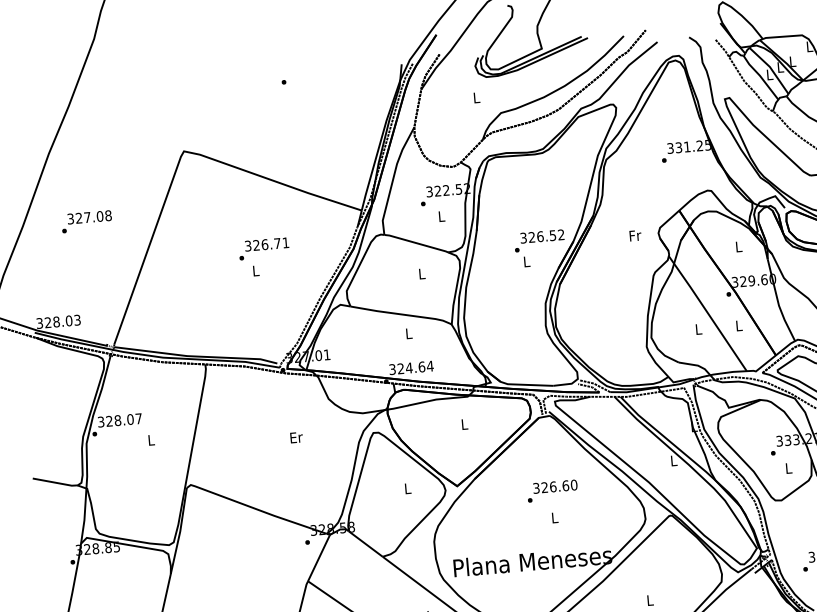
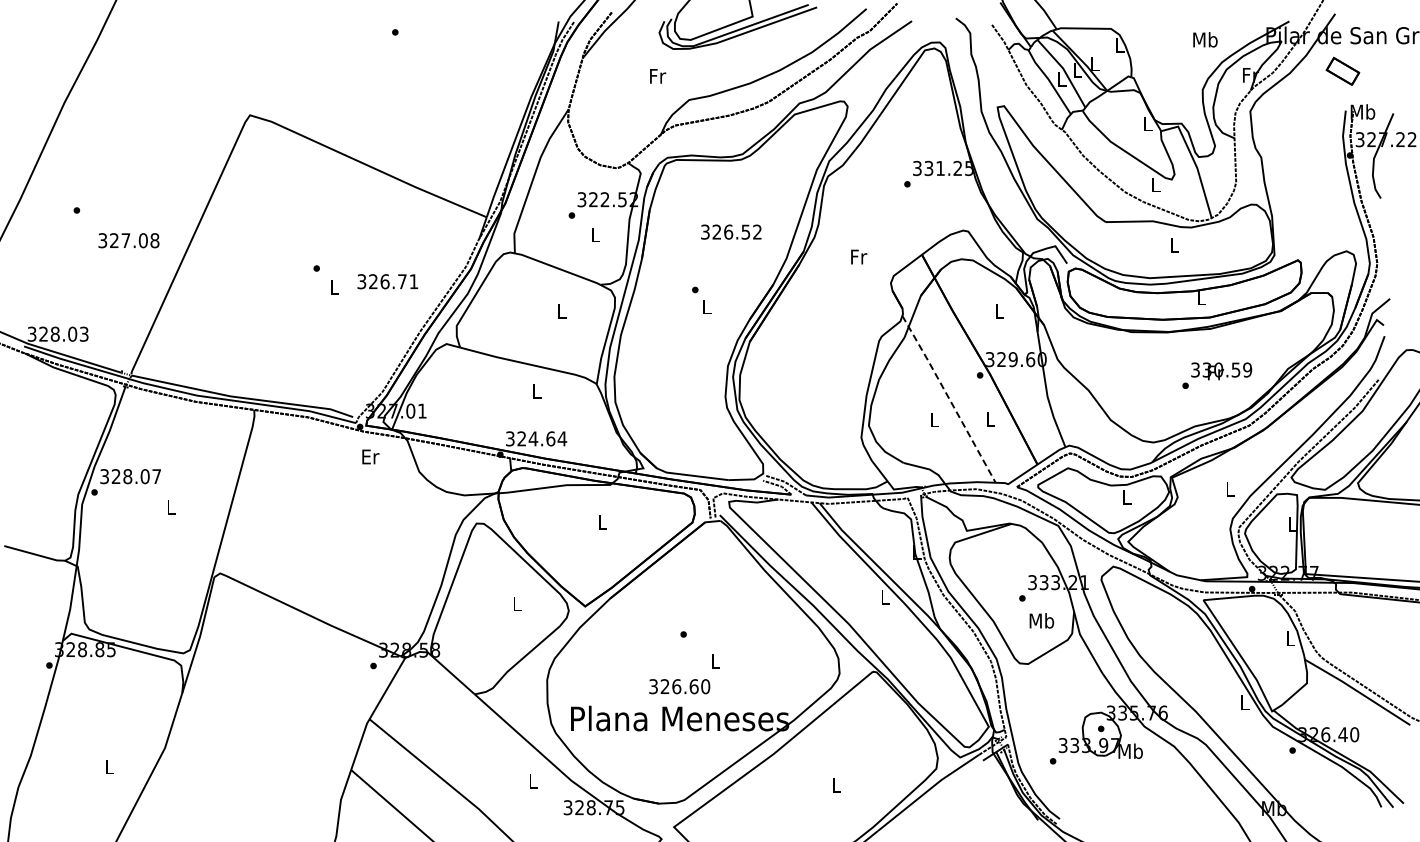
text: (477, 97) -> (658, 76), L -> Fr
text: (89, 217) -> (128, 240), moved
text: (635, 235) -> (859, 256), moved
text: (542, 236) -> (731, 231), moved
text: (266, 244) -> (387, 281), moved
line: (708, 313) -> (949, 398), solid -> dashed
text: (296, 437) -> (370, 456), moved
text: (788, 468) -> (1041, 620), L -> Mb
text: (555, 486) -> (679, 686), moved

